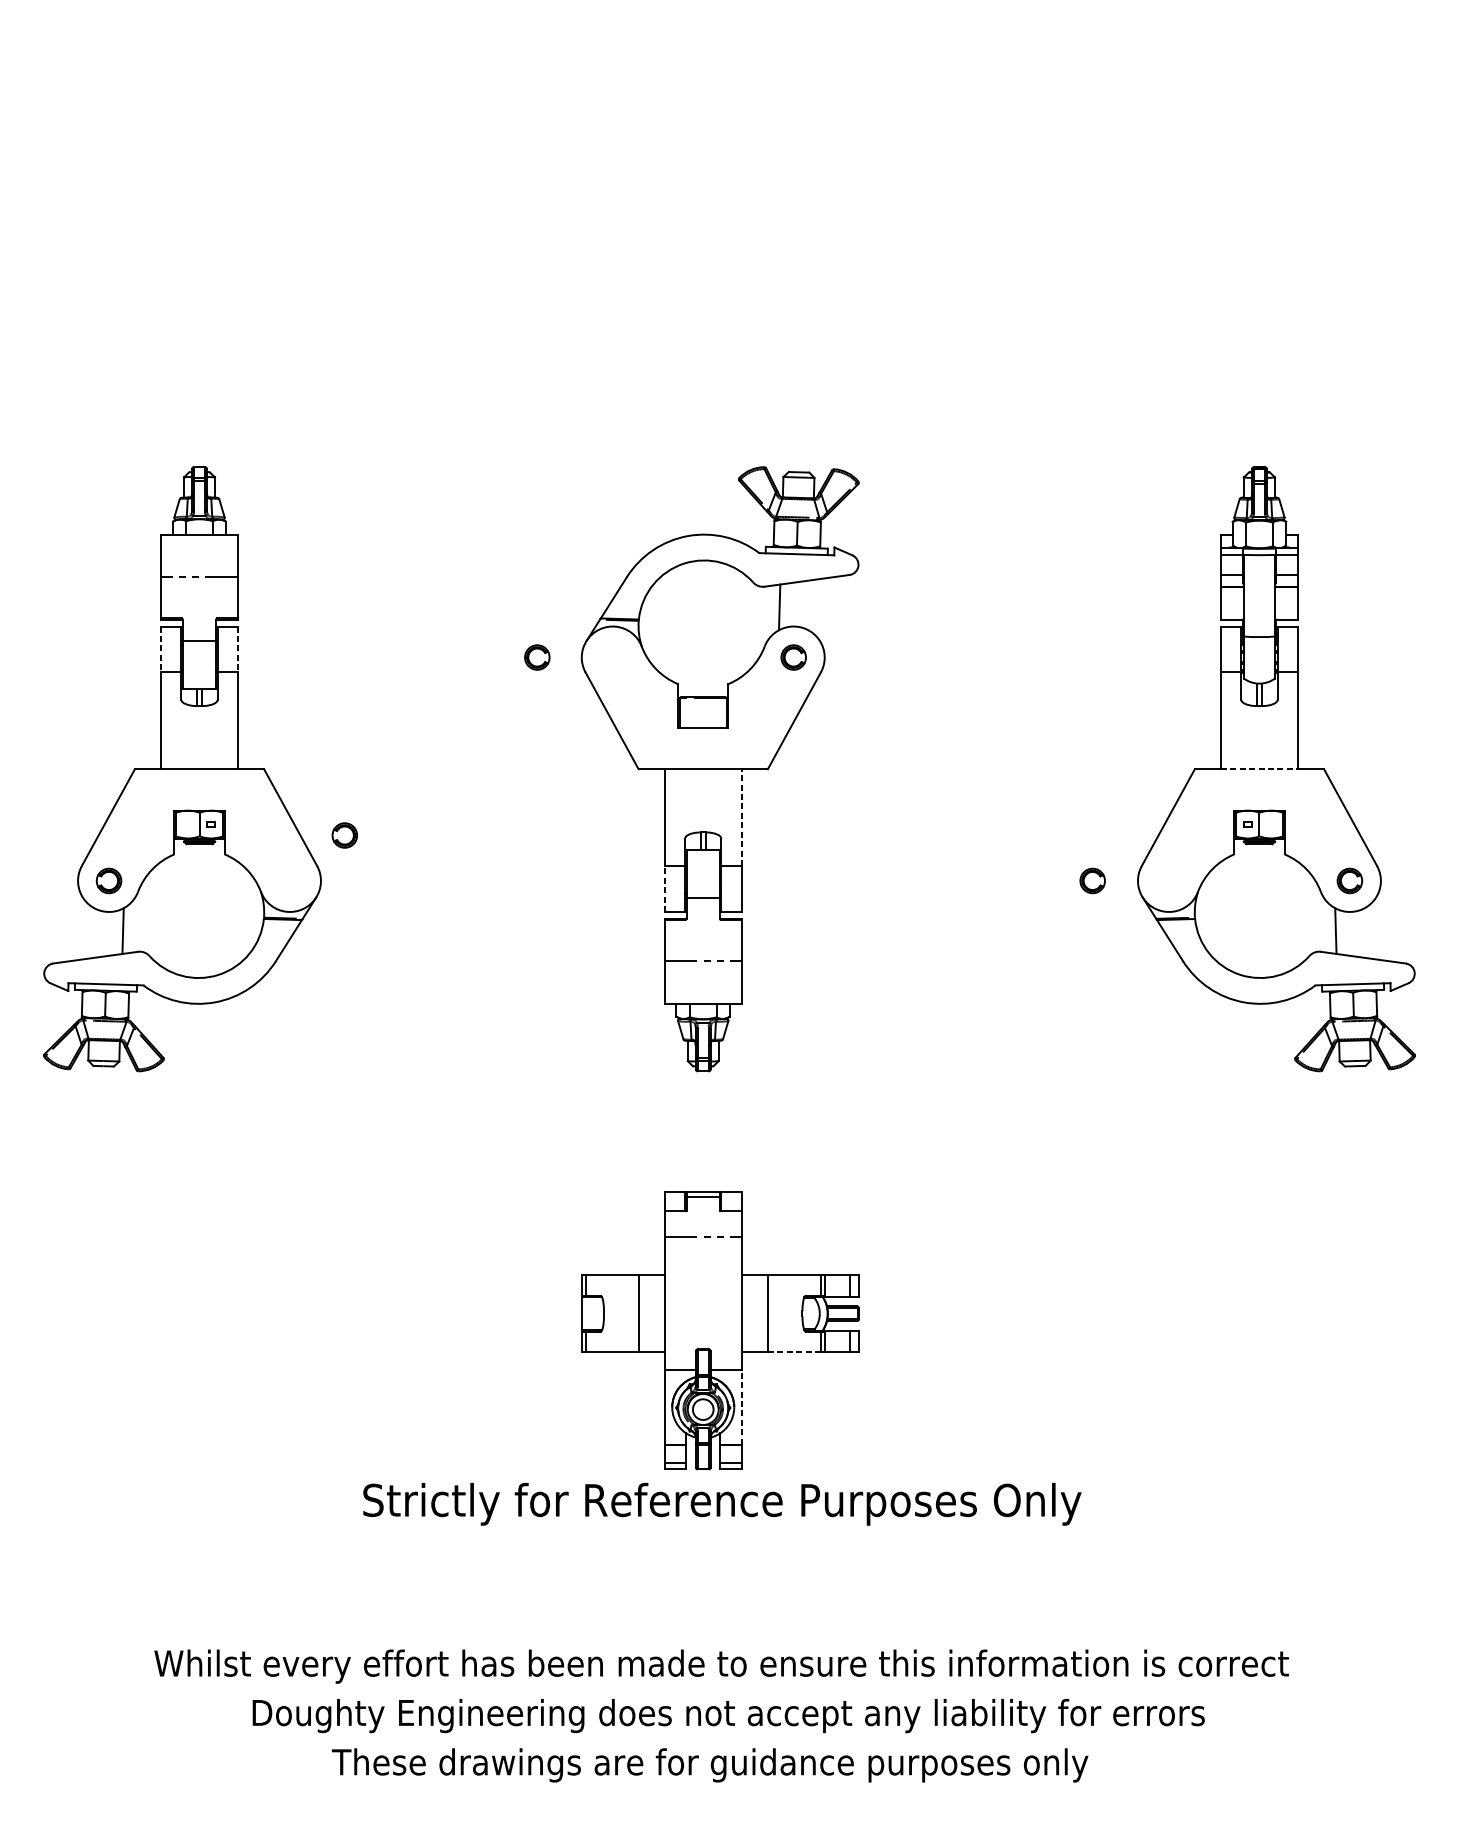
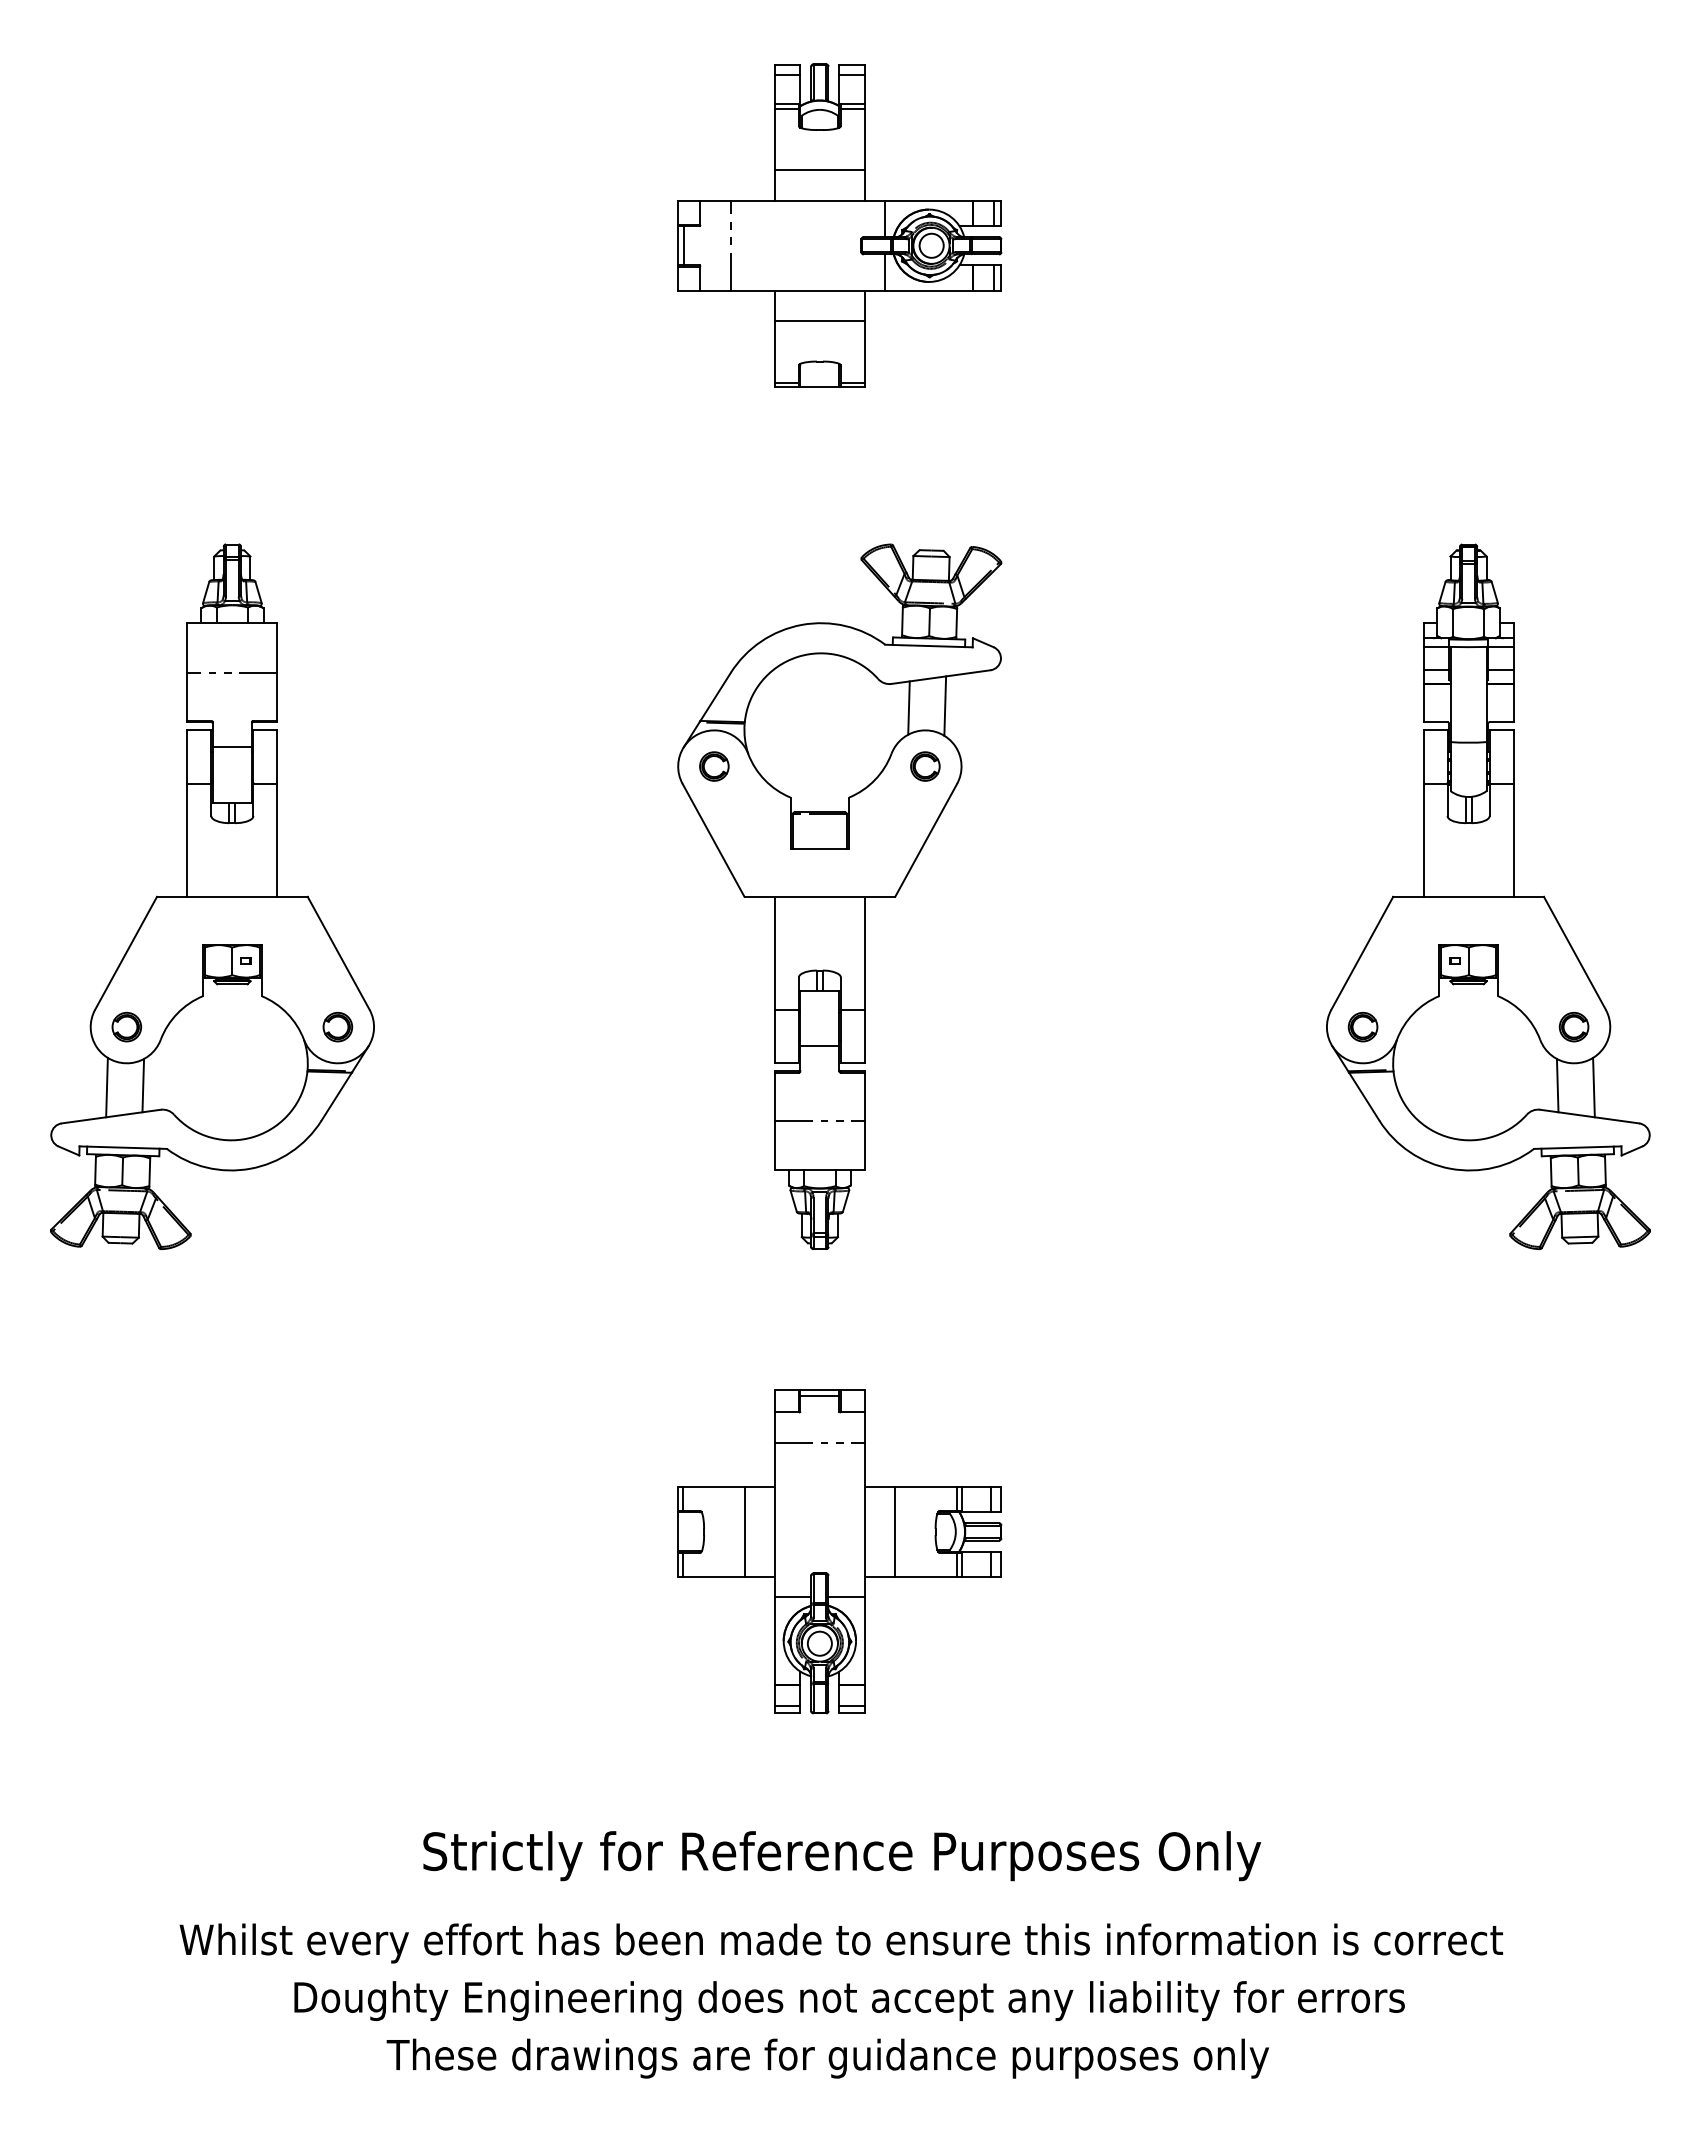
part: (720, 193) -> (839, 225), added
line: (810, 605) -> (945, 705), added
line: (161, 649) -> (187, 757), dashed -> solid
line: (238, 649) -> (277, 757), dashed -> solid
part: (537, 657) -> (714, 766), moved
line: (1260, 768) -> (1469, 896), dashed -> solid
line: (741, 816) -> (864, 952), dashed -> solid
part: (344, 834) -> (337, 1026), moved
part: (1092, 880) -> (1362, 1026), moved
line: (664, 888) -> (774, 1036), dashed -> solid
line: (91, 932) -> (106, 1087), added
line: (1366, 932) -> (1593, 1087), added
line: (794, 1351) -> (926, 1576), dashed -> solid
line: (741, 1407) -> (864, 1641), dashed -> solid
text: (722, 1504) -> (842, 1856), moved

